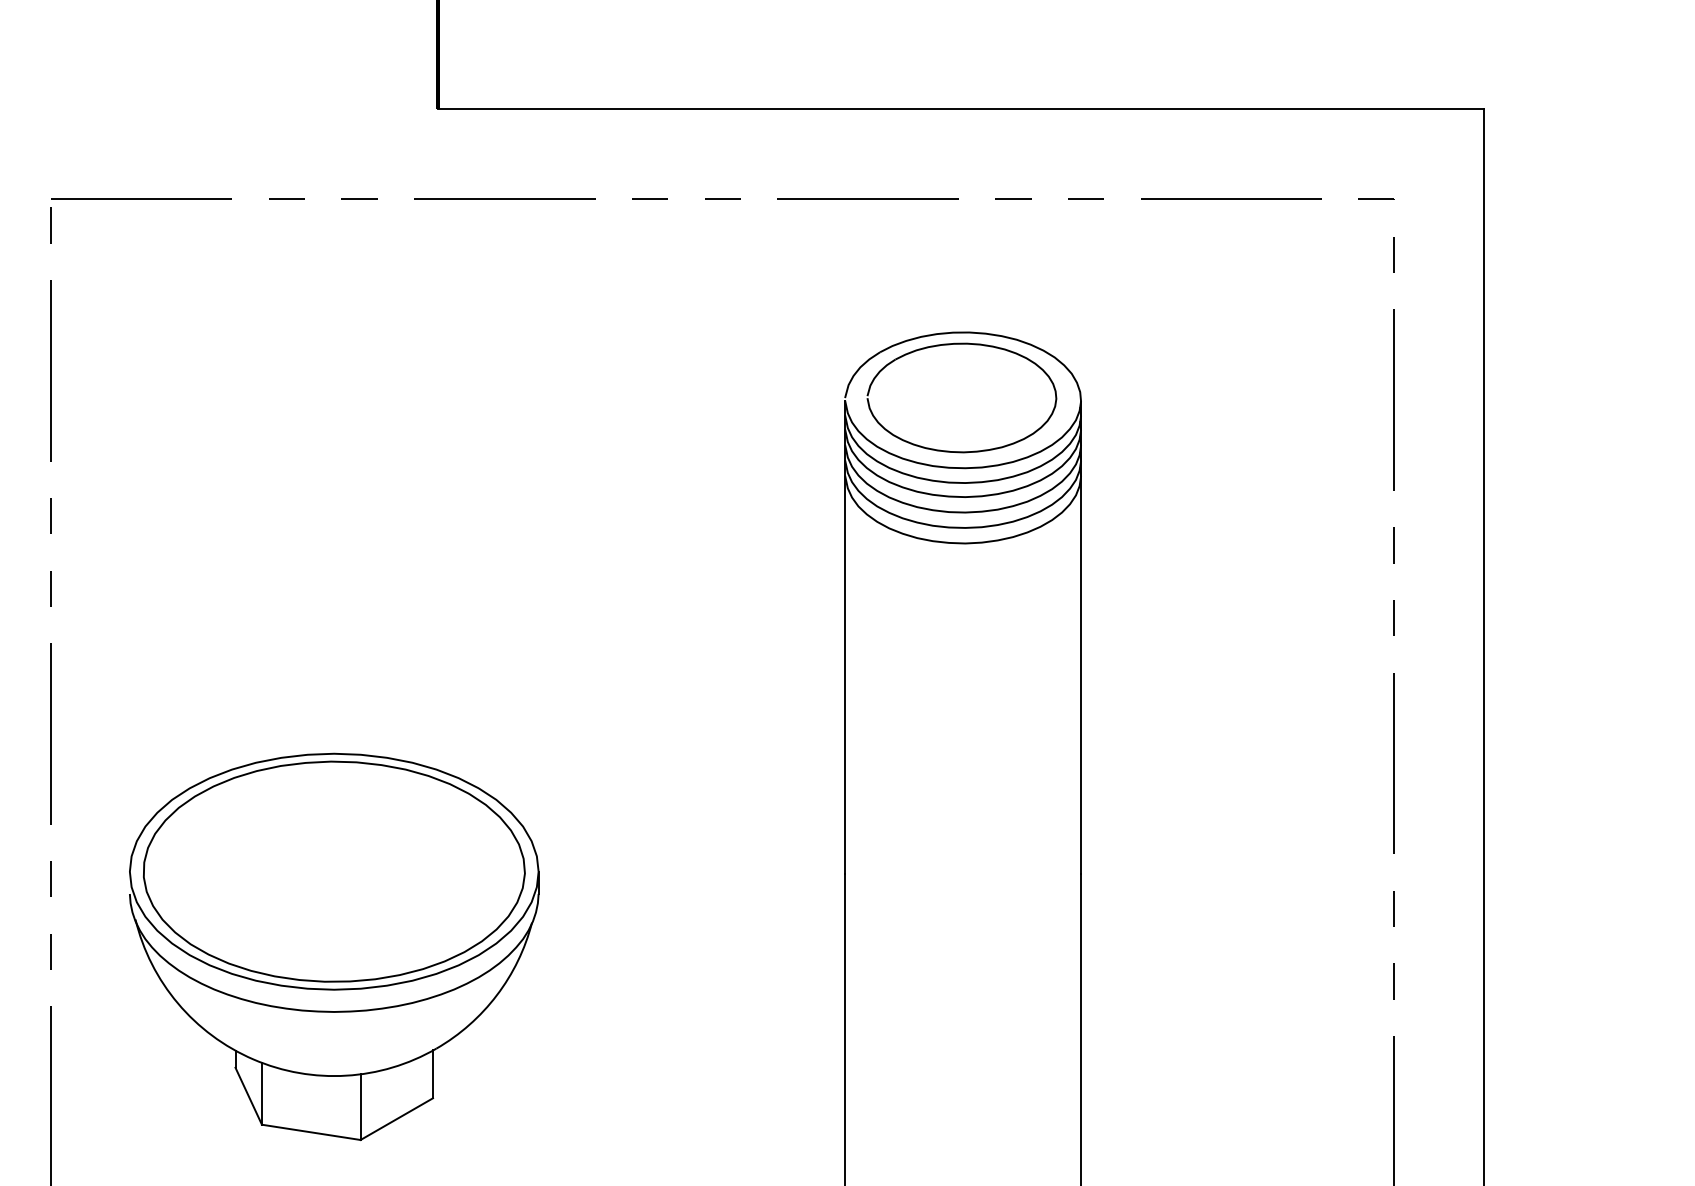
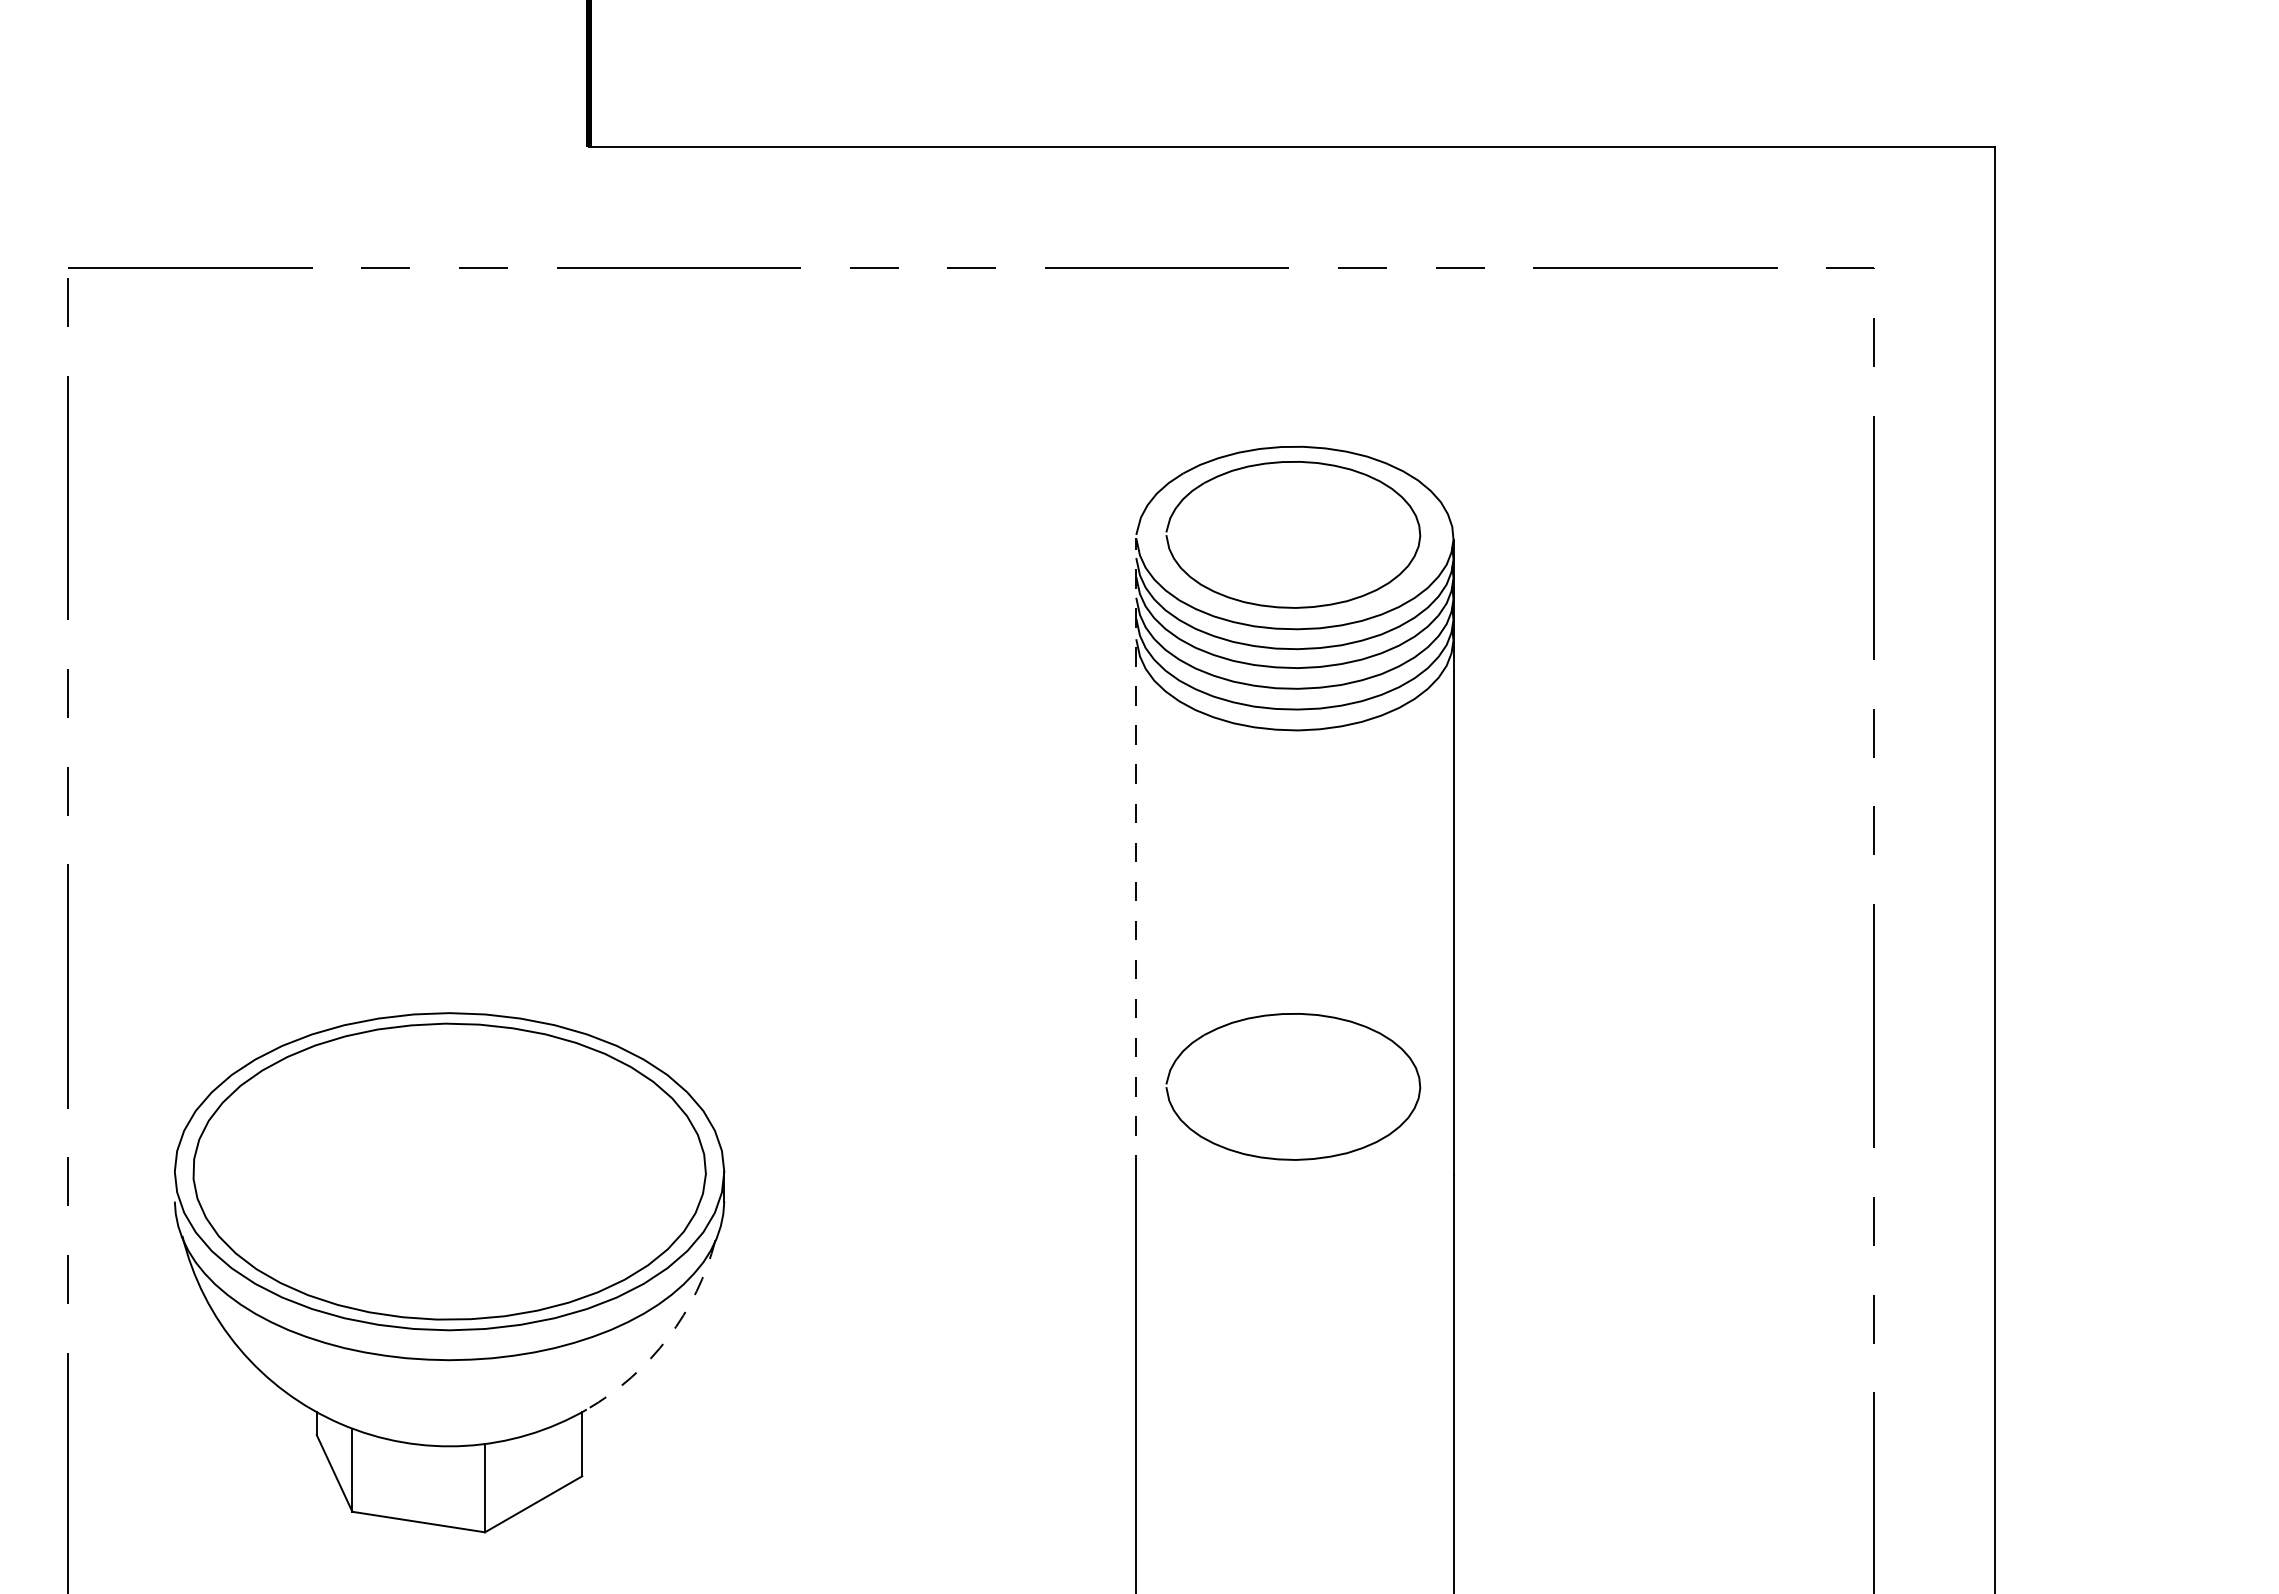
line: (845, 636) -> (1136, 855), solid -> dashed
part: (962, 754) -> (1293, 1014), added
arc: (497, 995) -> (668, 1337), solid -> dashed

